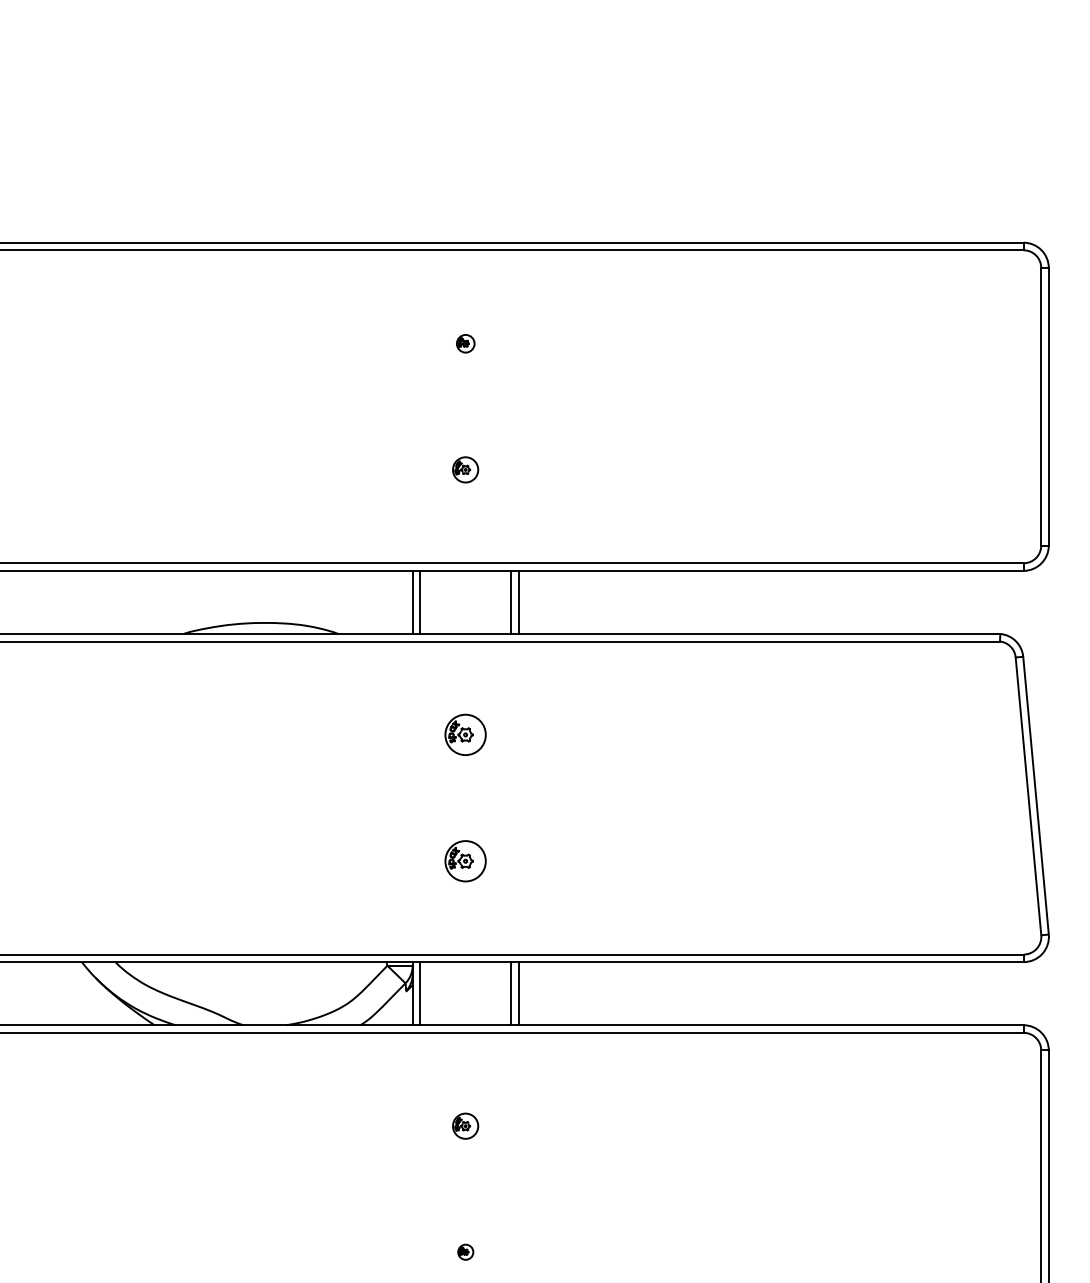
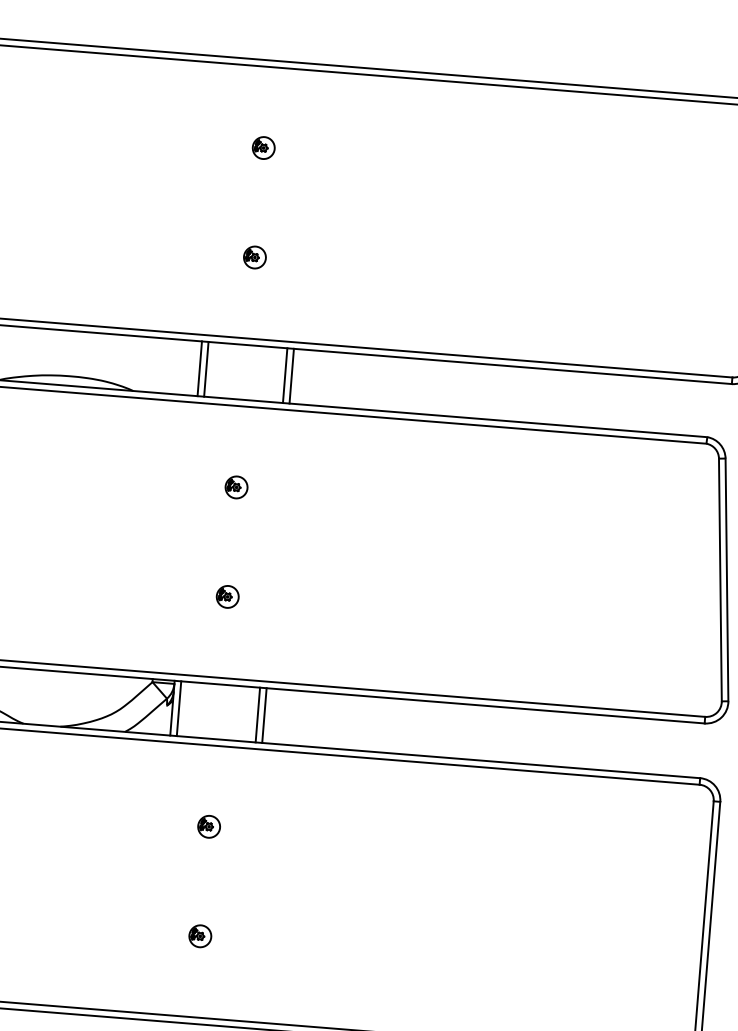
part: (465, 343) -> (263, 147), size x1.43
part: (465, 734) -> (236, 487), size x0.62
part: (465, 860) -> (227, 596), size x0.62
part: (465, 1251) -> (200, 935), size x1.67

